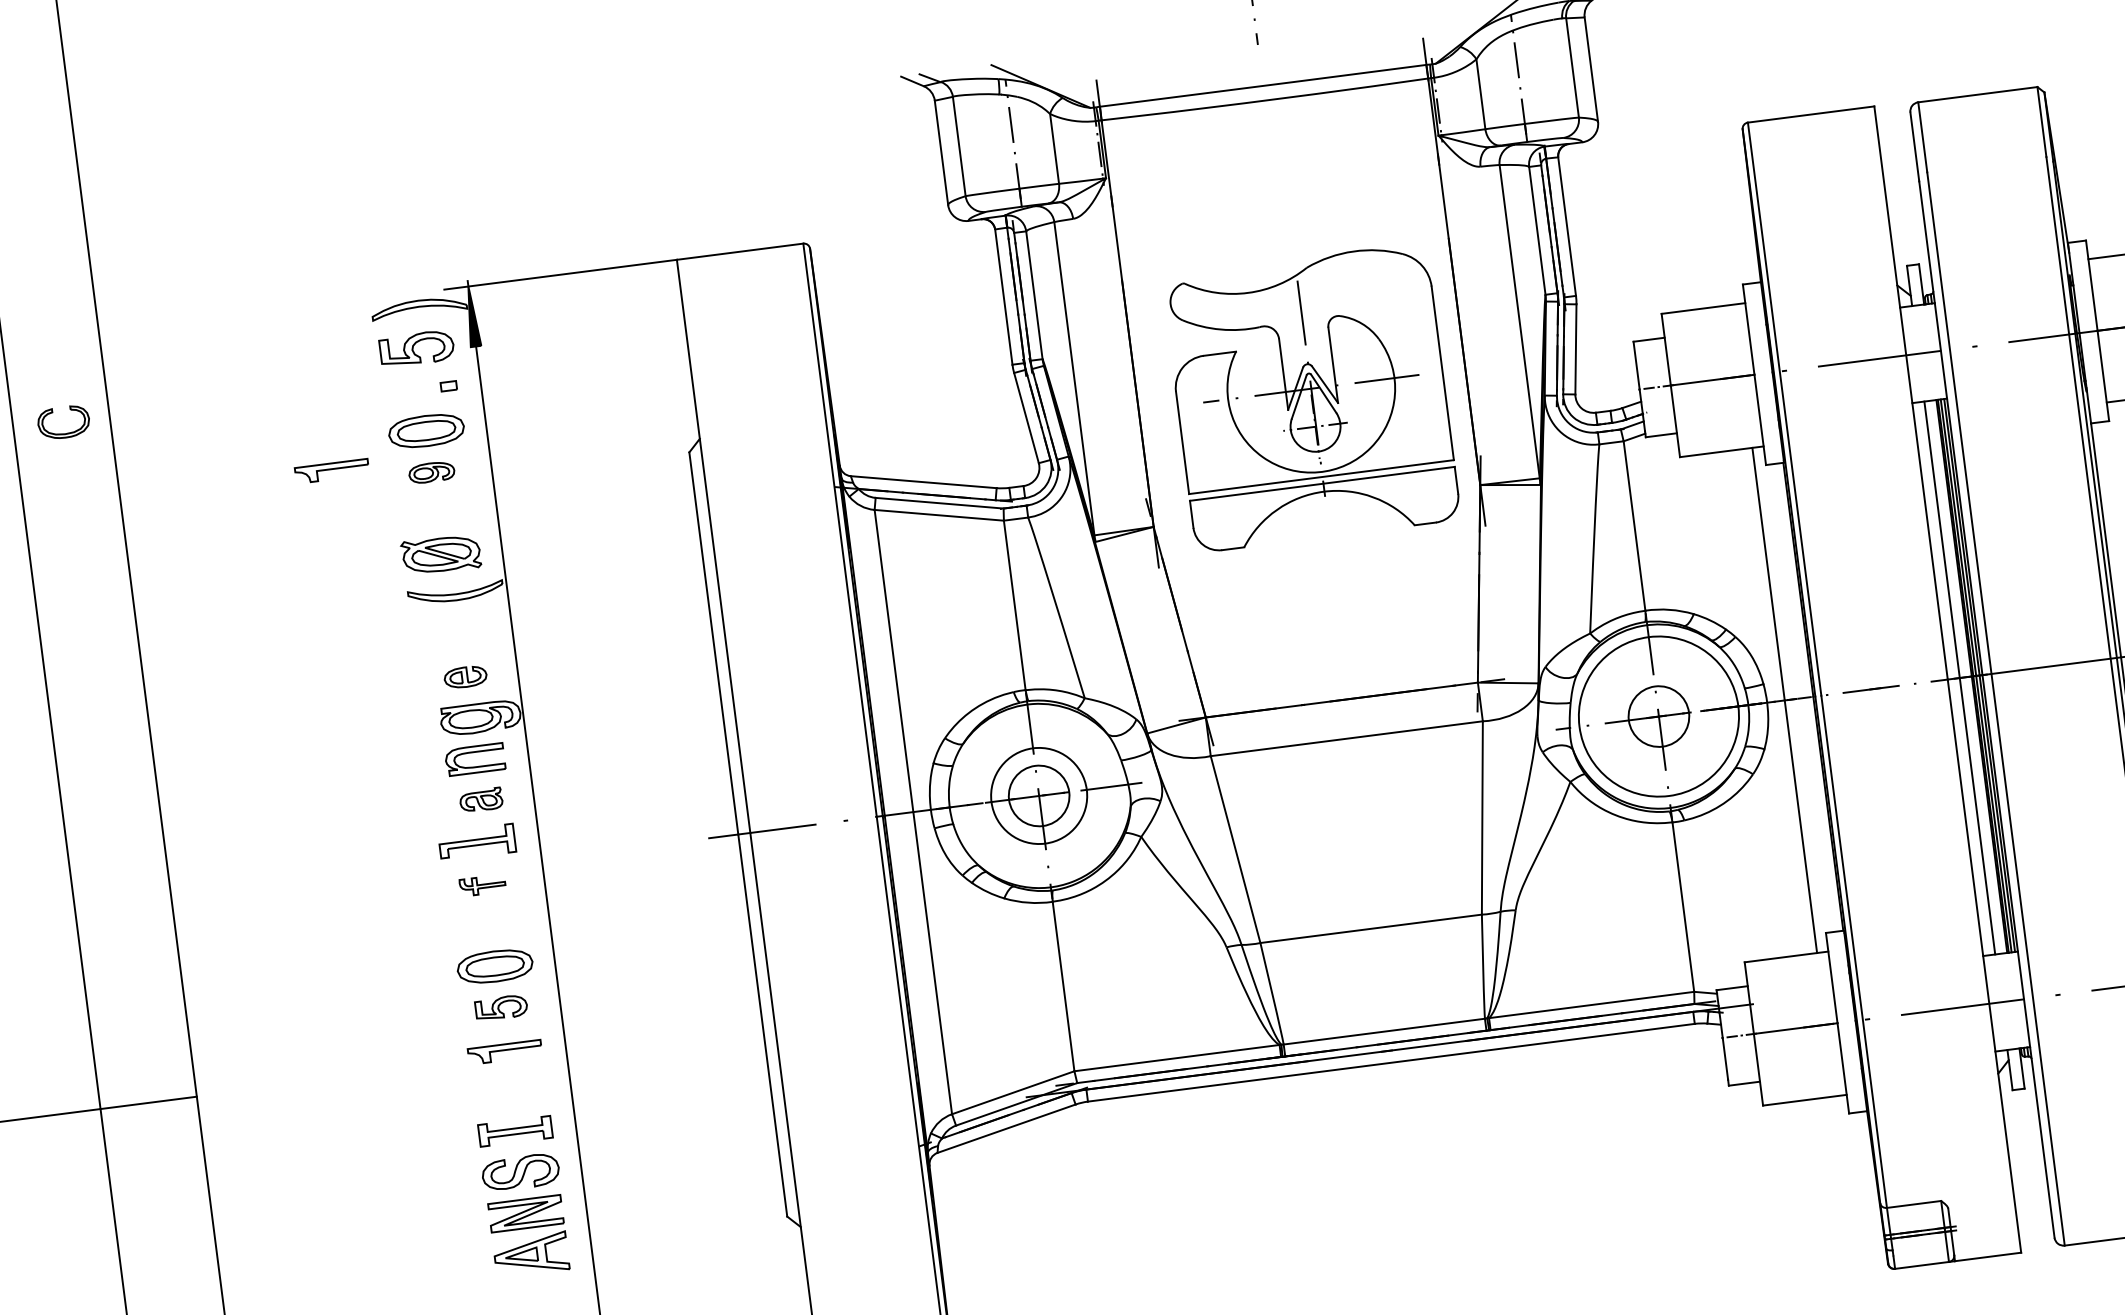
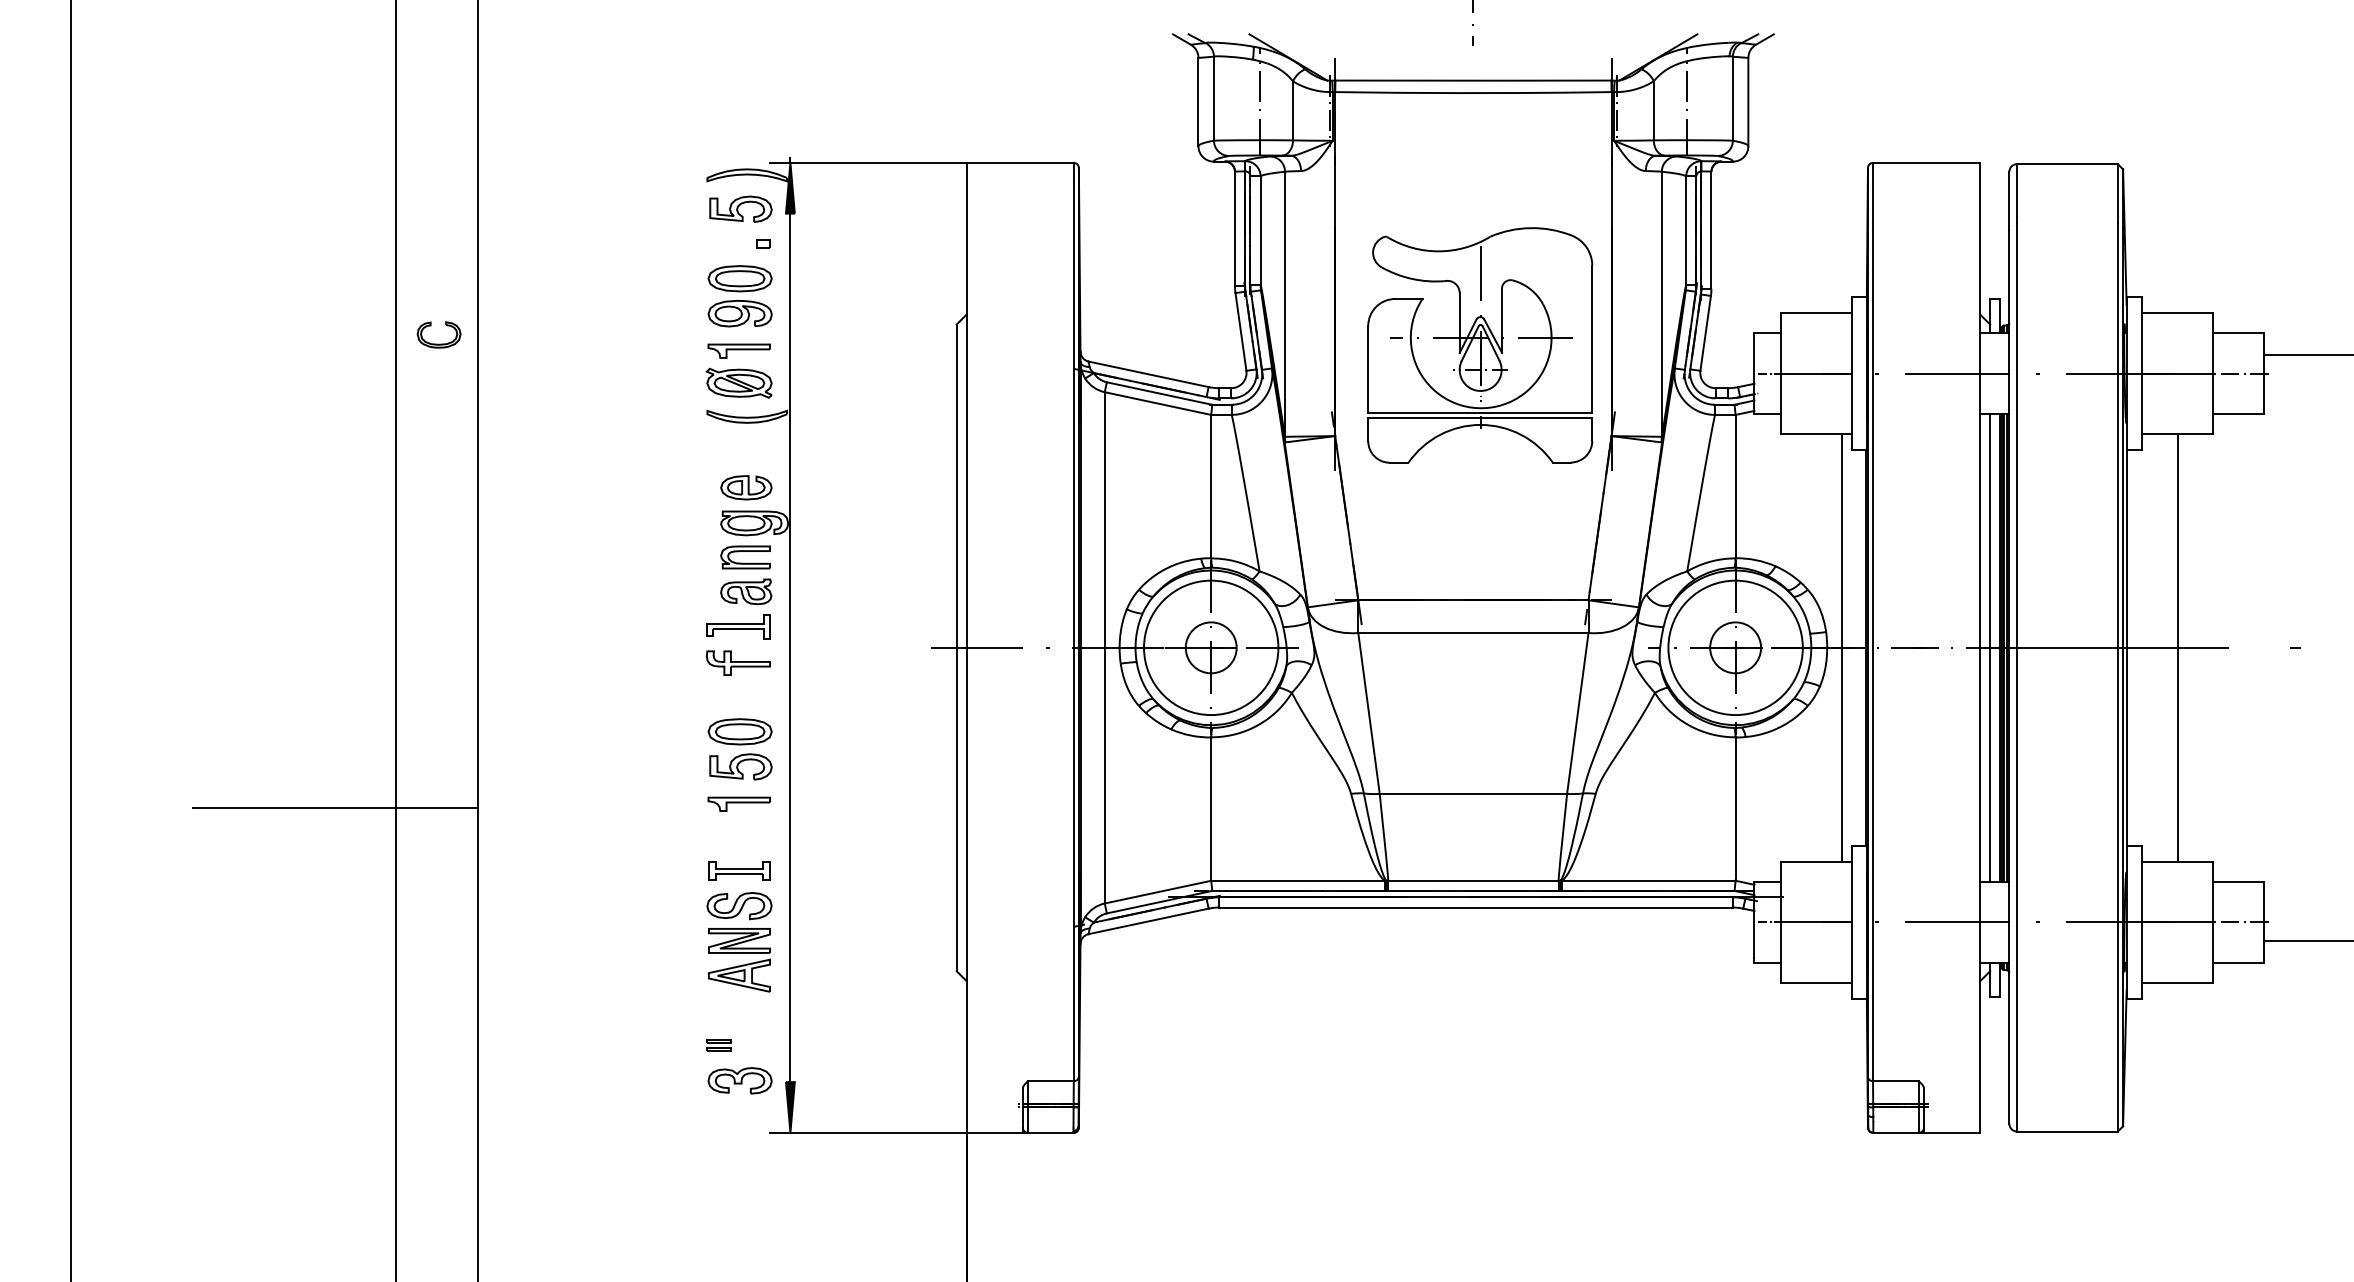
part: (64, 432) -> (438, 343), moved
part: (331, 470) -> (738, 350), moved
part: (431, 472) -> (739, 313), size x1.67
part: (465, 676) -> (746, 487), size x1.43
circle: (1039, 795) -> (1211, 647), size x1.67
part: (481, 799) -> (746, 591), size x1.43
part: (482, 884) -> (738, 662), size x1.67
part: (500, 1007) -> (740, 766), size x1.43

